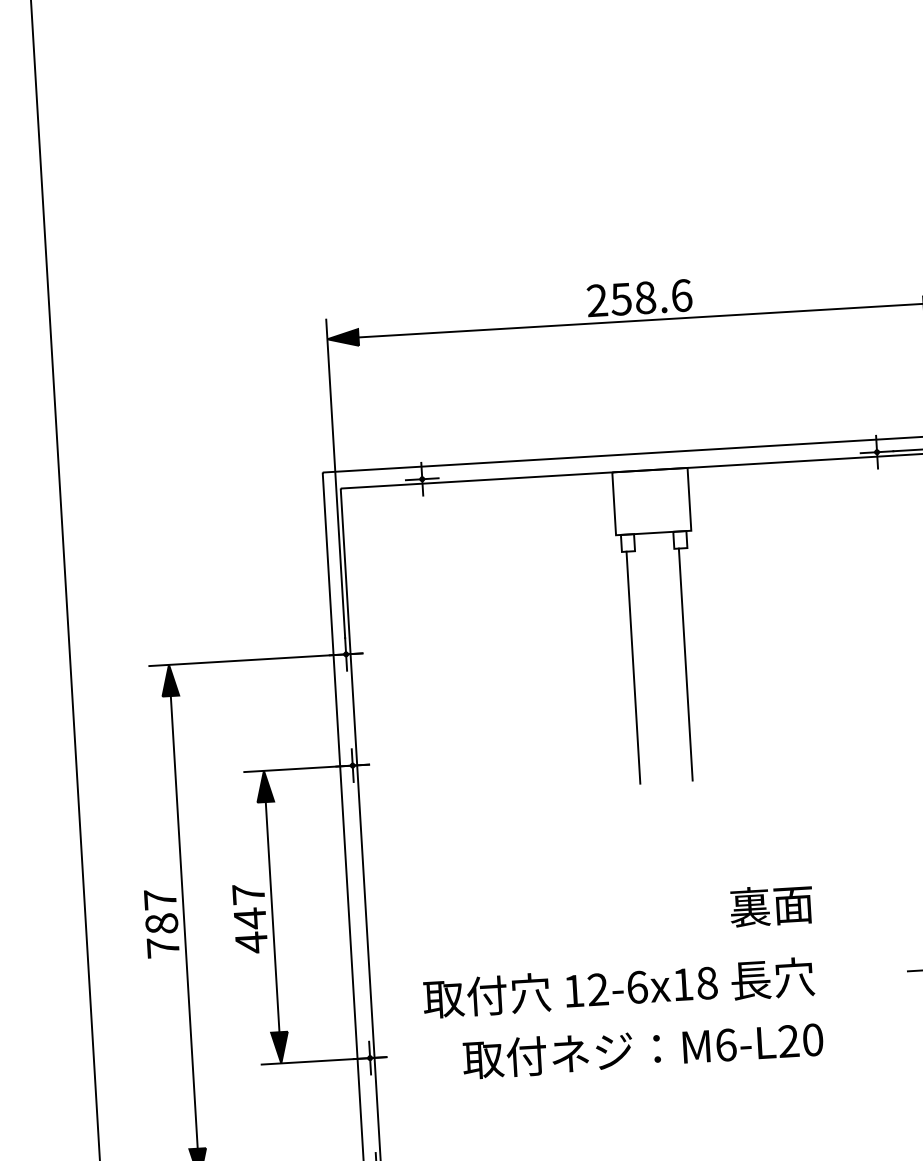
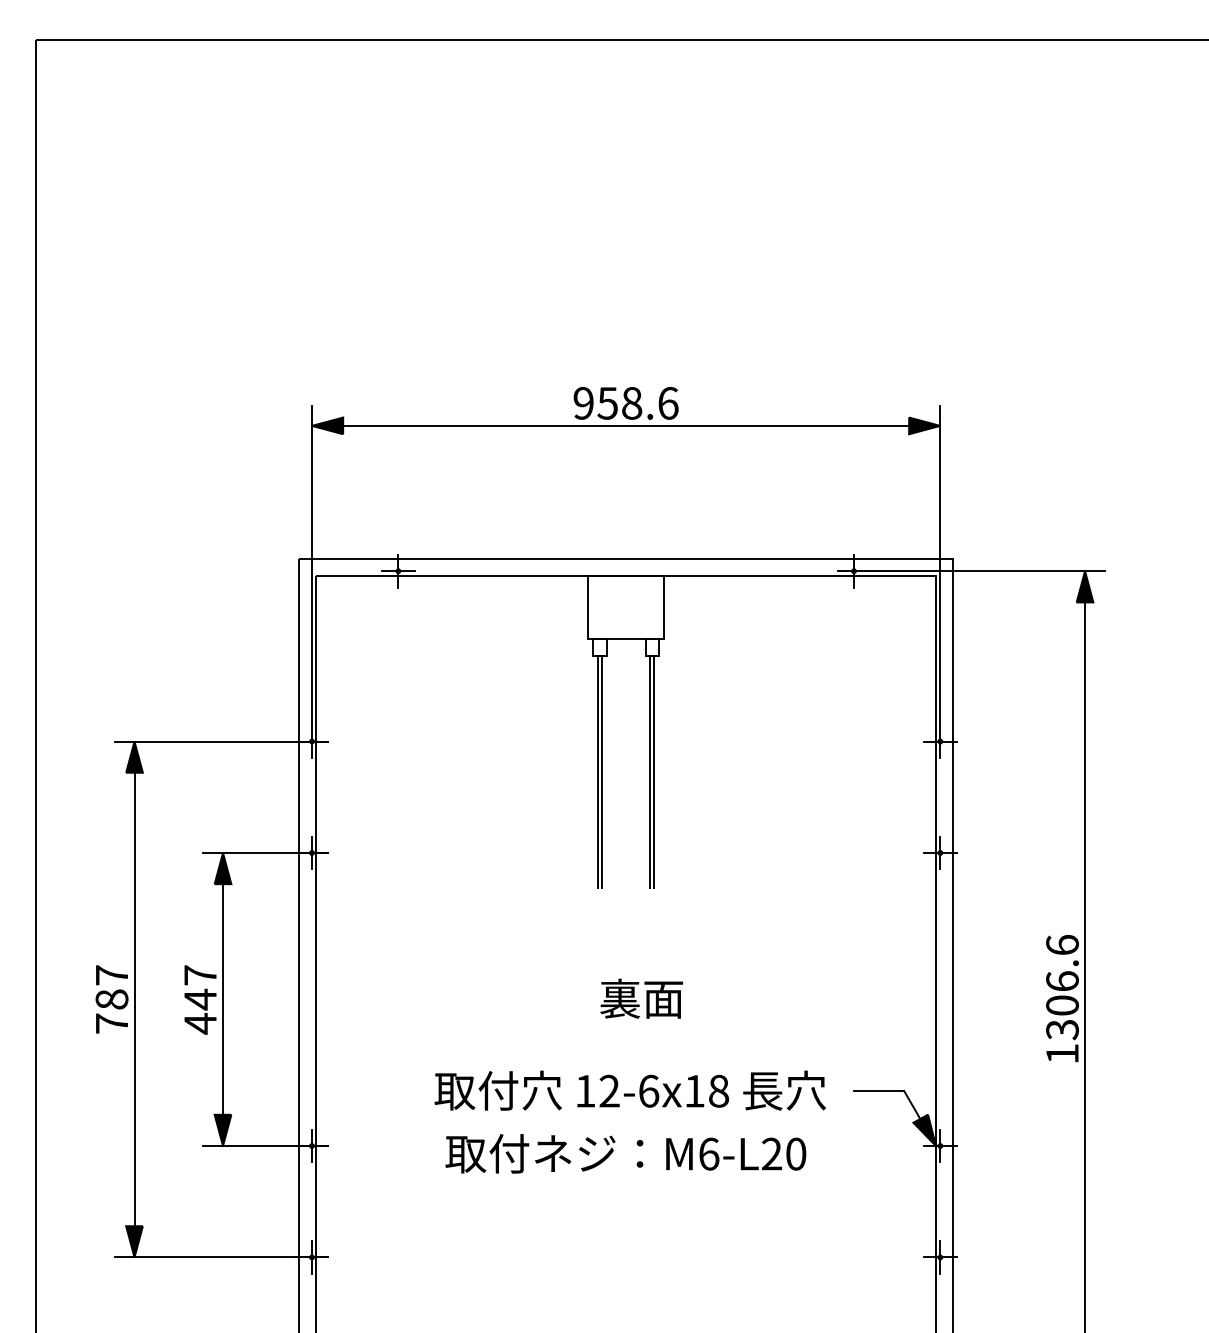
text: (597, 300) -> (583, 403), 258.6 -> 958.6
line: (689, 663) -> (654, 771), added
line: (636, 667) -> (601, 771), added
text: (771, 905) -> (641, 998), moved
text: (618, 987) -> (630, 1090), moved
text: (642, 1049) -> (625, 1153), moved

